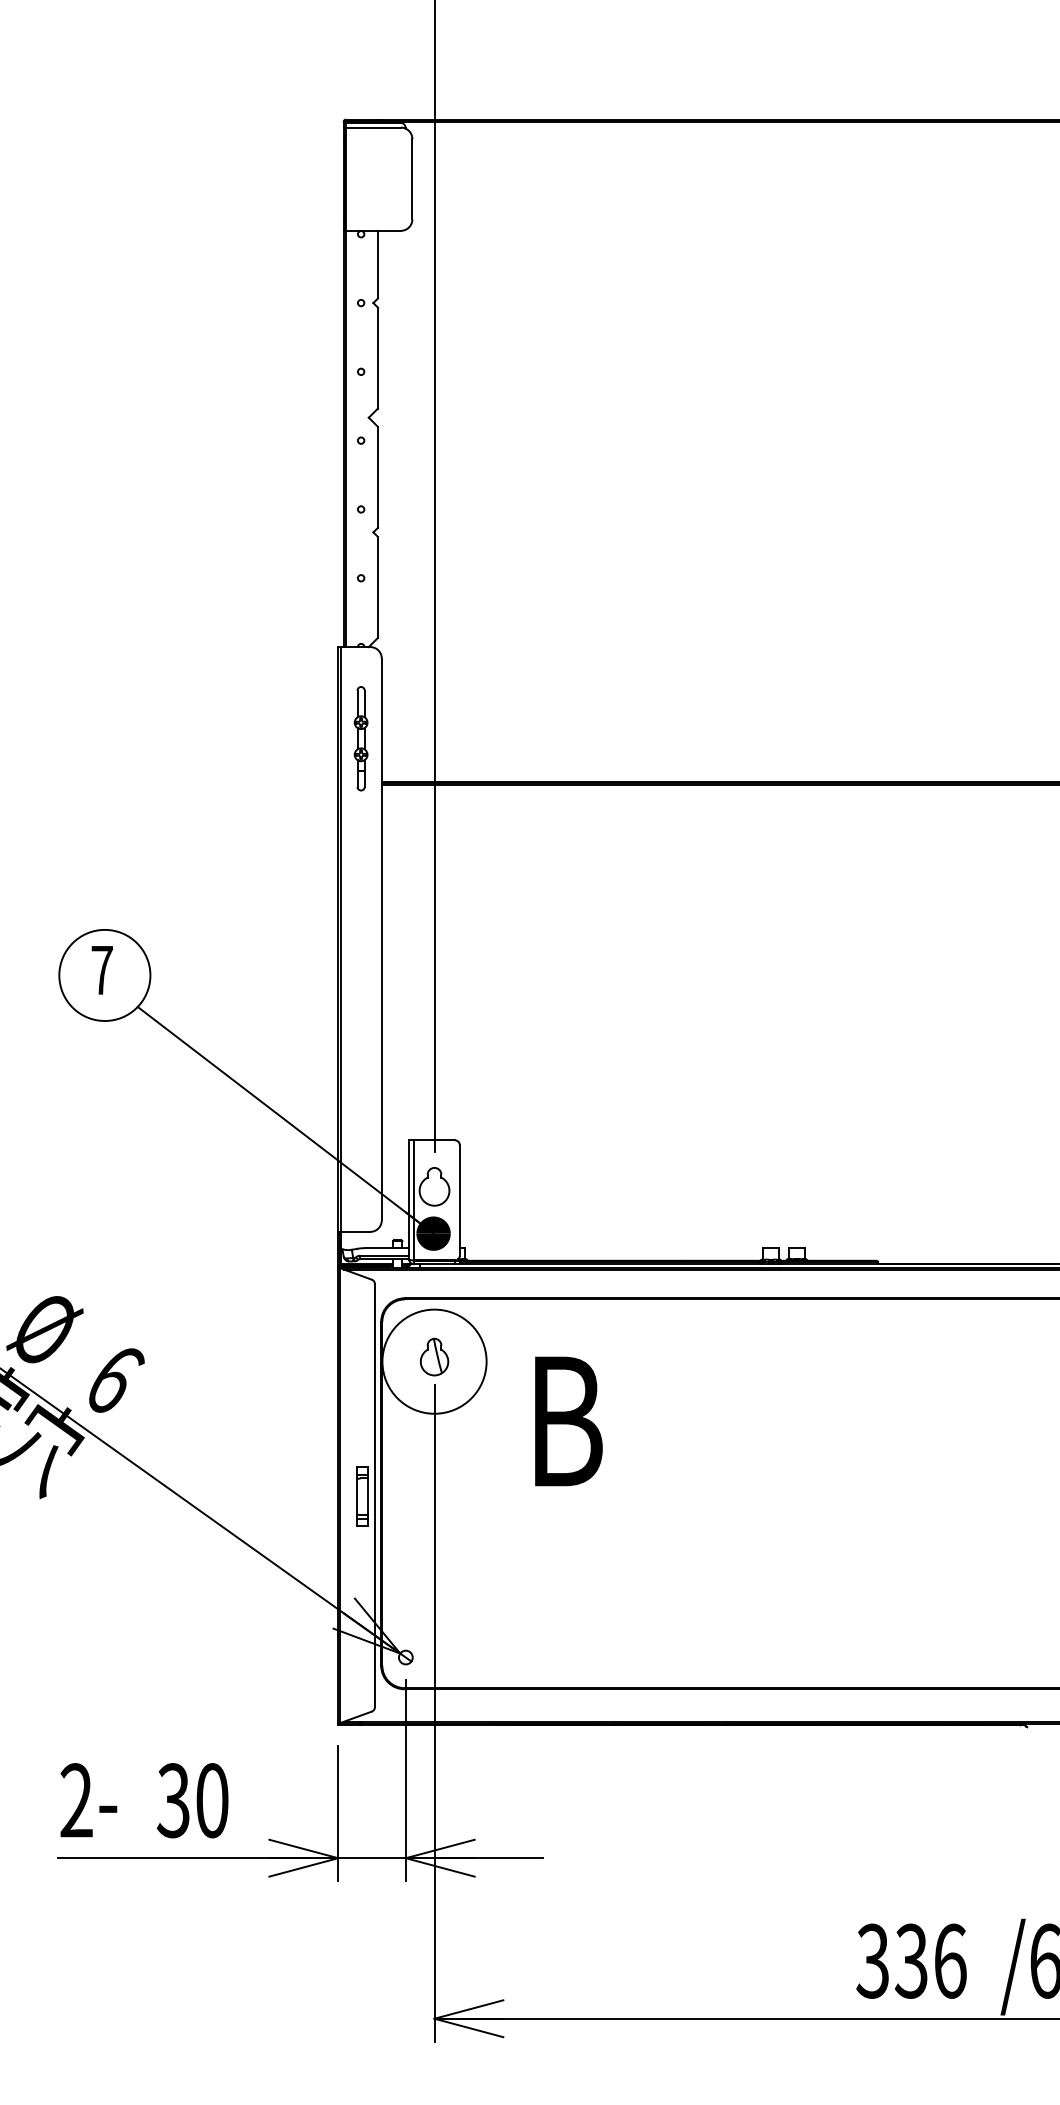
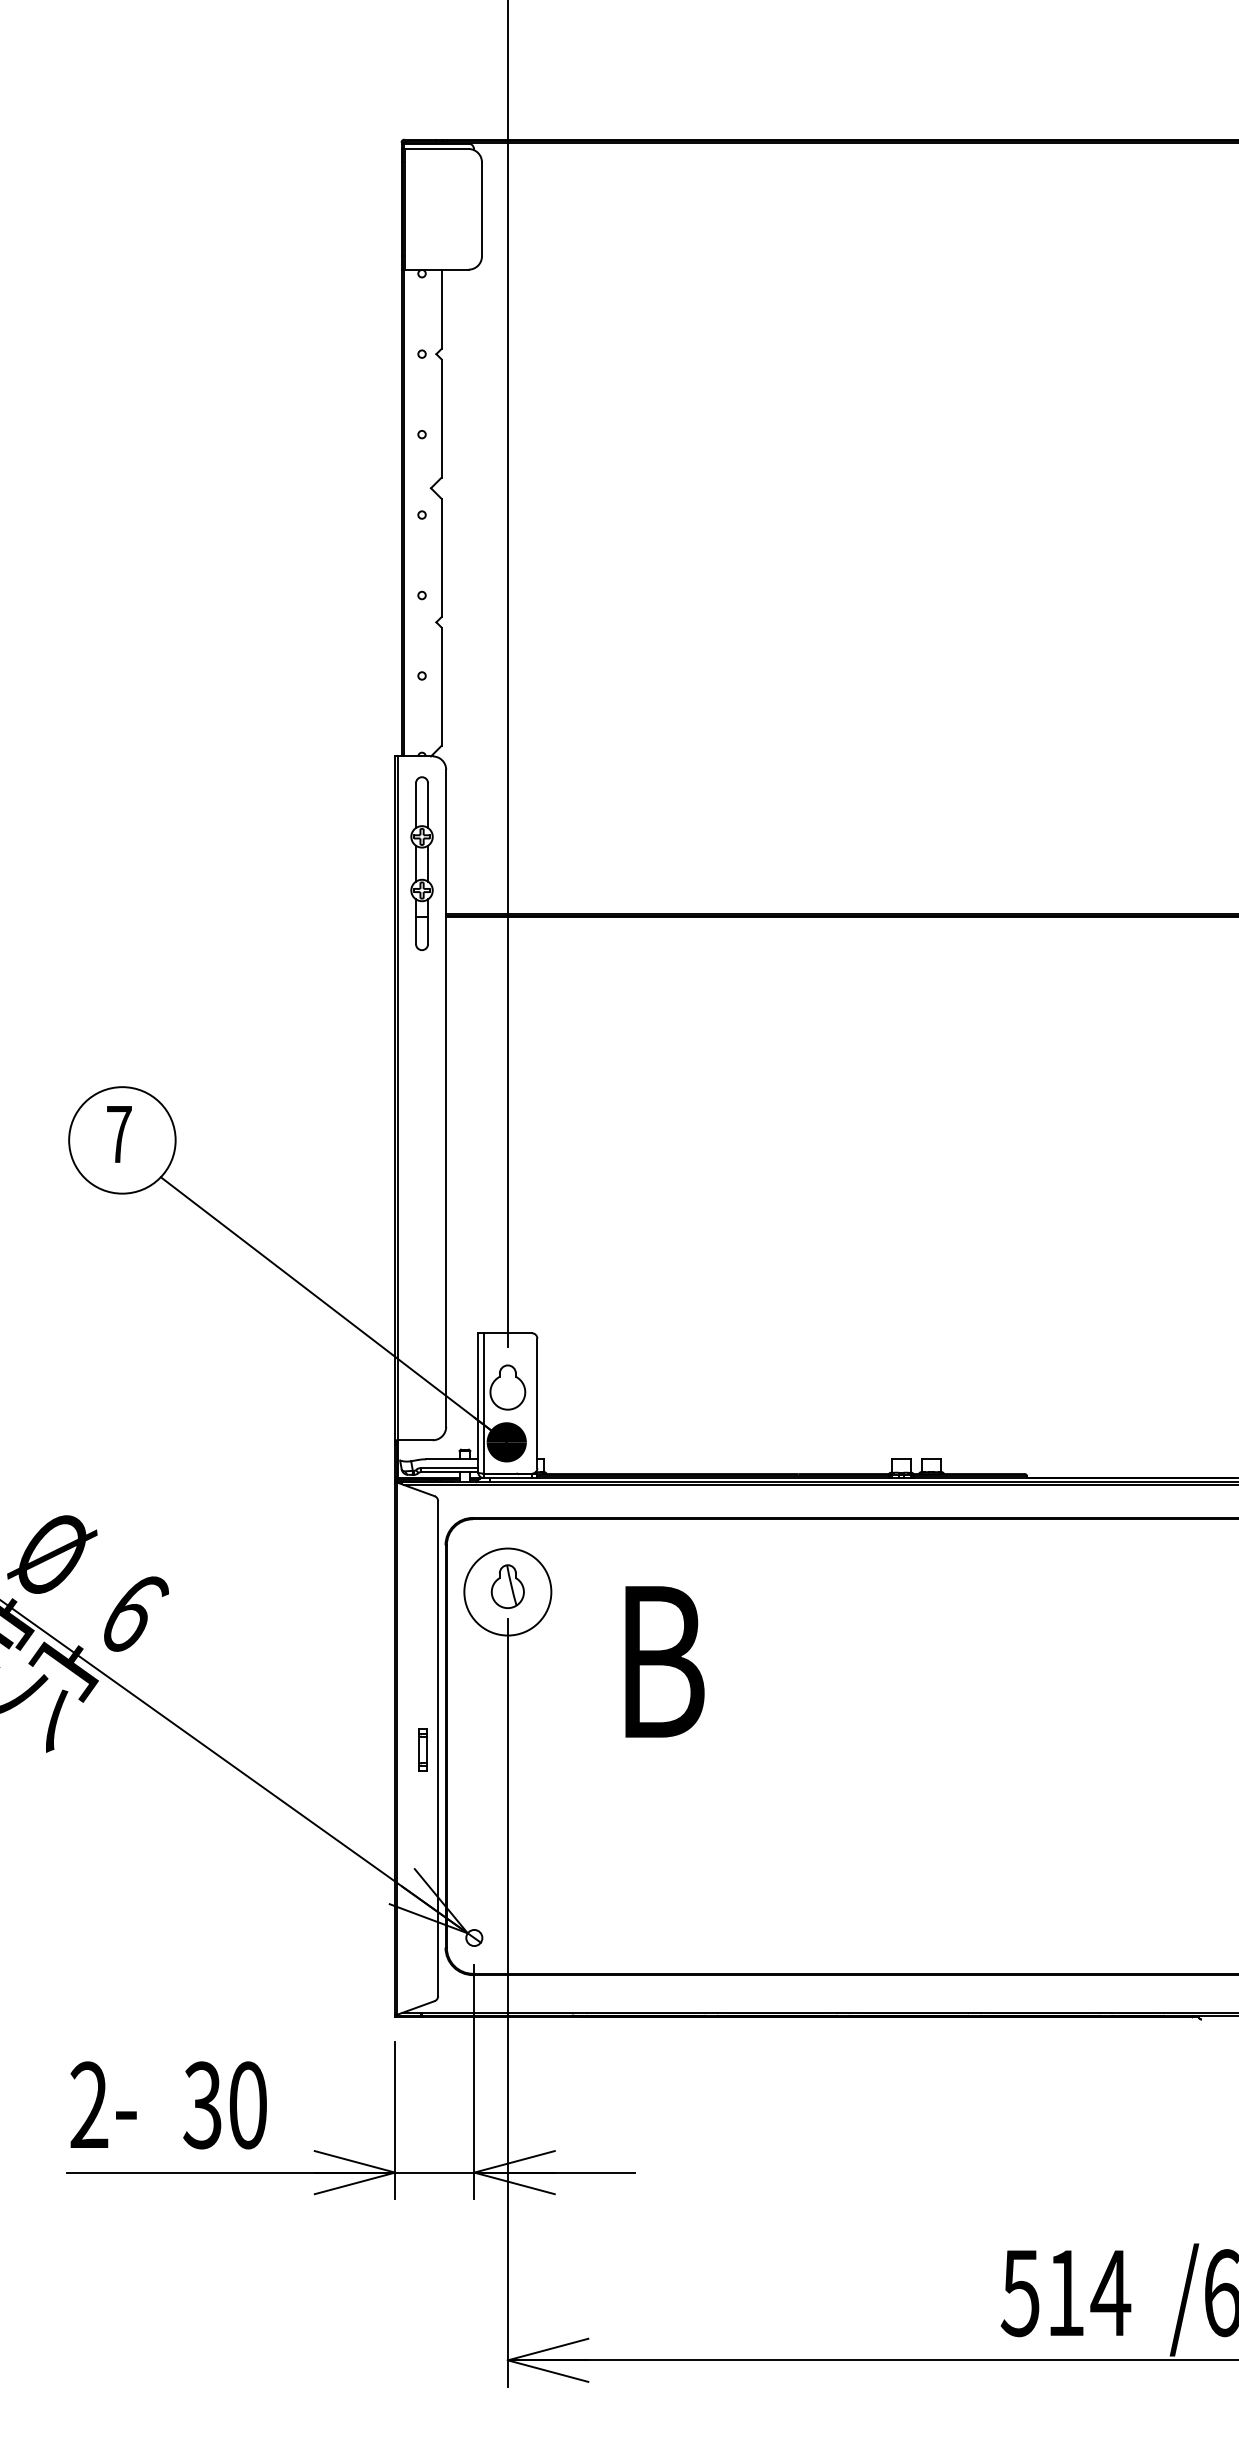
part: (360, 738) -> (421, 863), size x1.43
circle: (434, 1361) -> (507, 1591), size x0.71
part: (361, 1496) -> (422, 1749), size x0.62
text: (912, 1961) -> (1066, 2293), 336 -> 514

